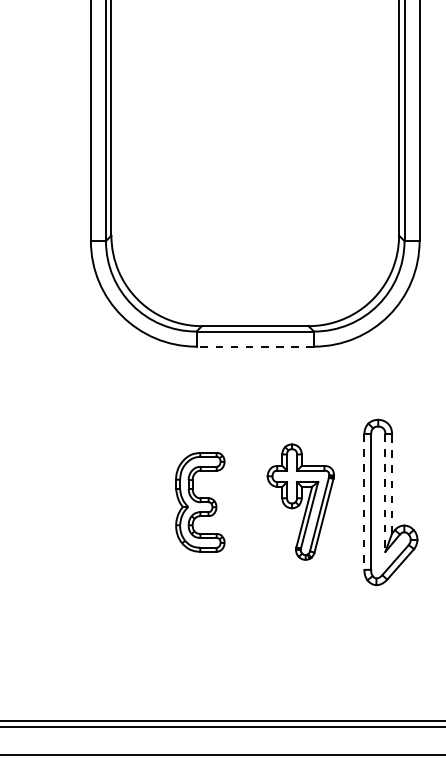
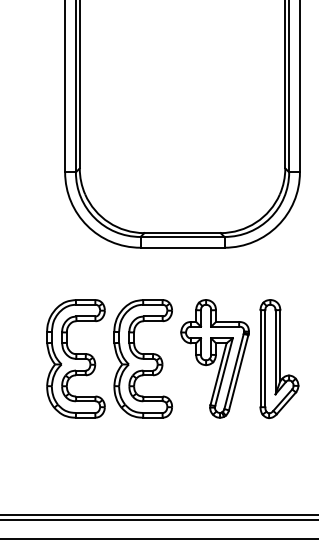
line: (255, 346) -> (182, 247), dashed -> solid
line: (392, 483) -> (280, 345), dashed -> solid
line: (385, 492) -> (275, 351), dashed -> solid
part: (300, 501) -> (214, 358), size x1.43
line: (364, 501) -> (260, 358), dashed -> solid
part: (105, 502) -> (75, 359), added
part: (200, 502) -> (143, 359), size x1.67

